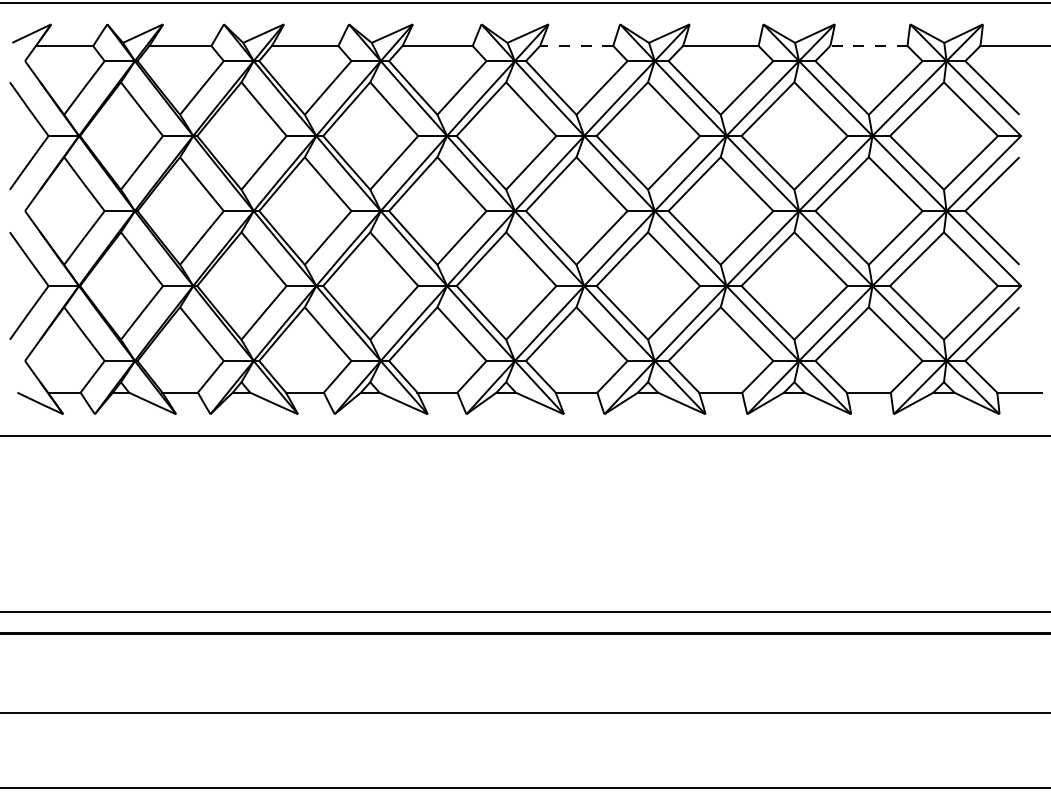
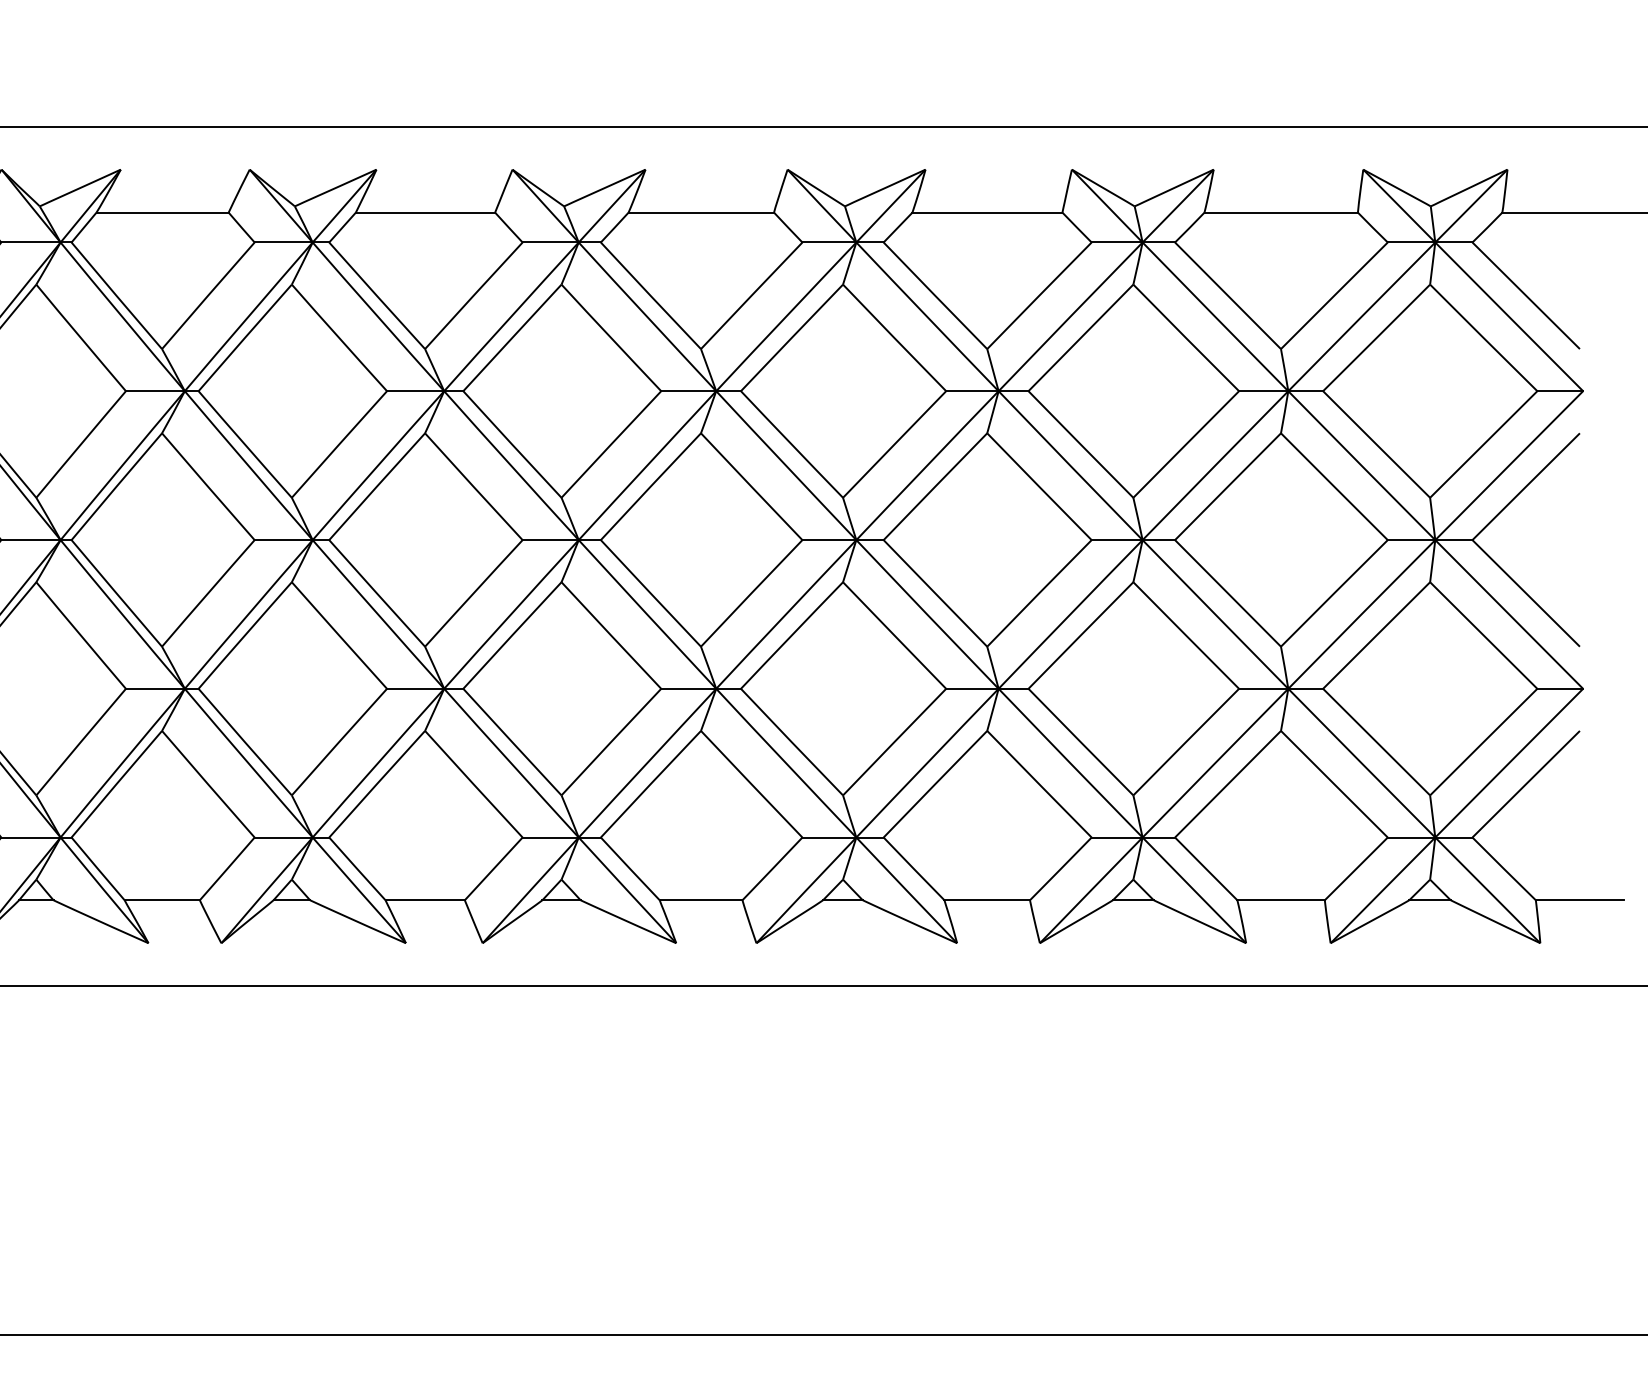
line: (576, 46) -> (701, 213), dashed -> solid
line: (868, 46) -> (1280, 213), dashed -> solid

